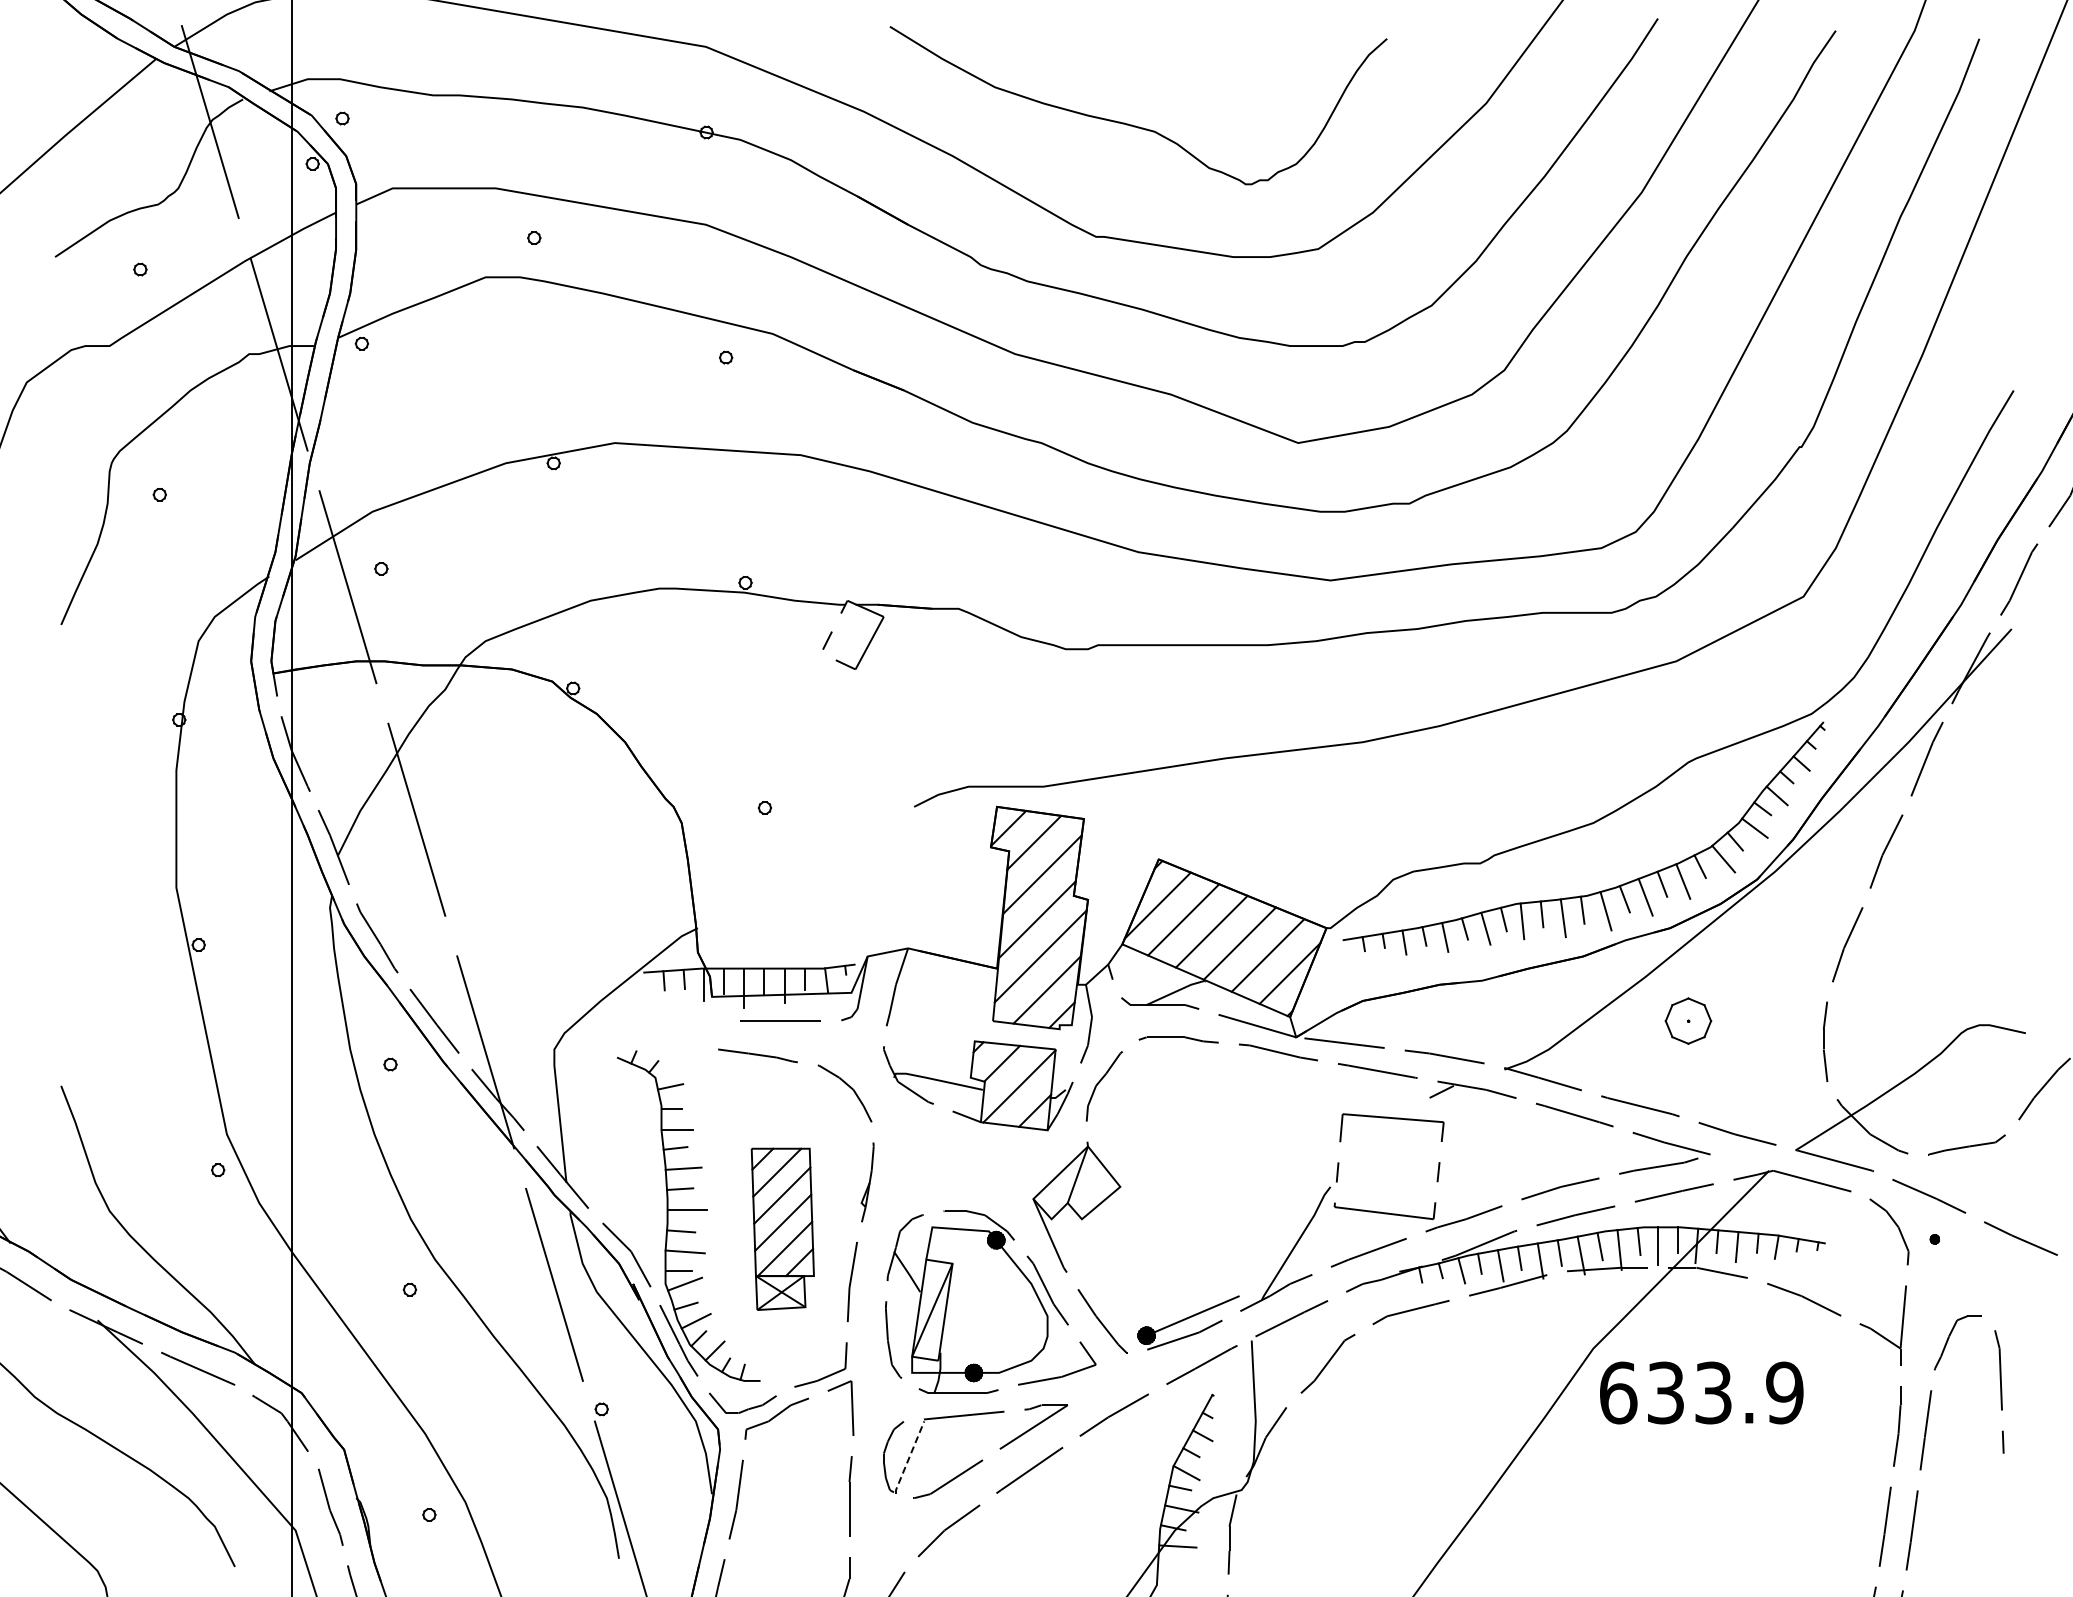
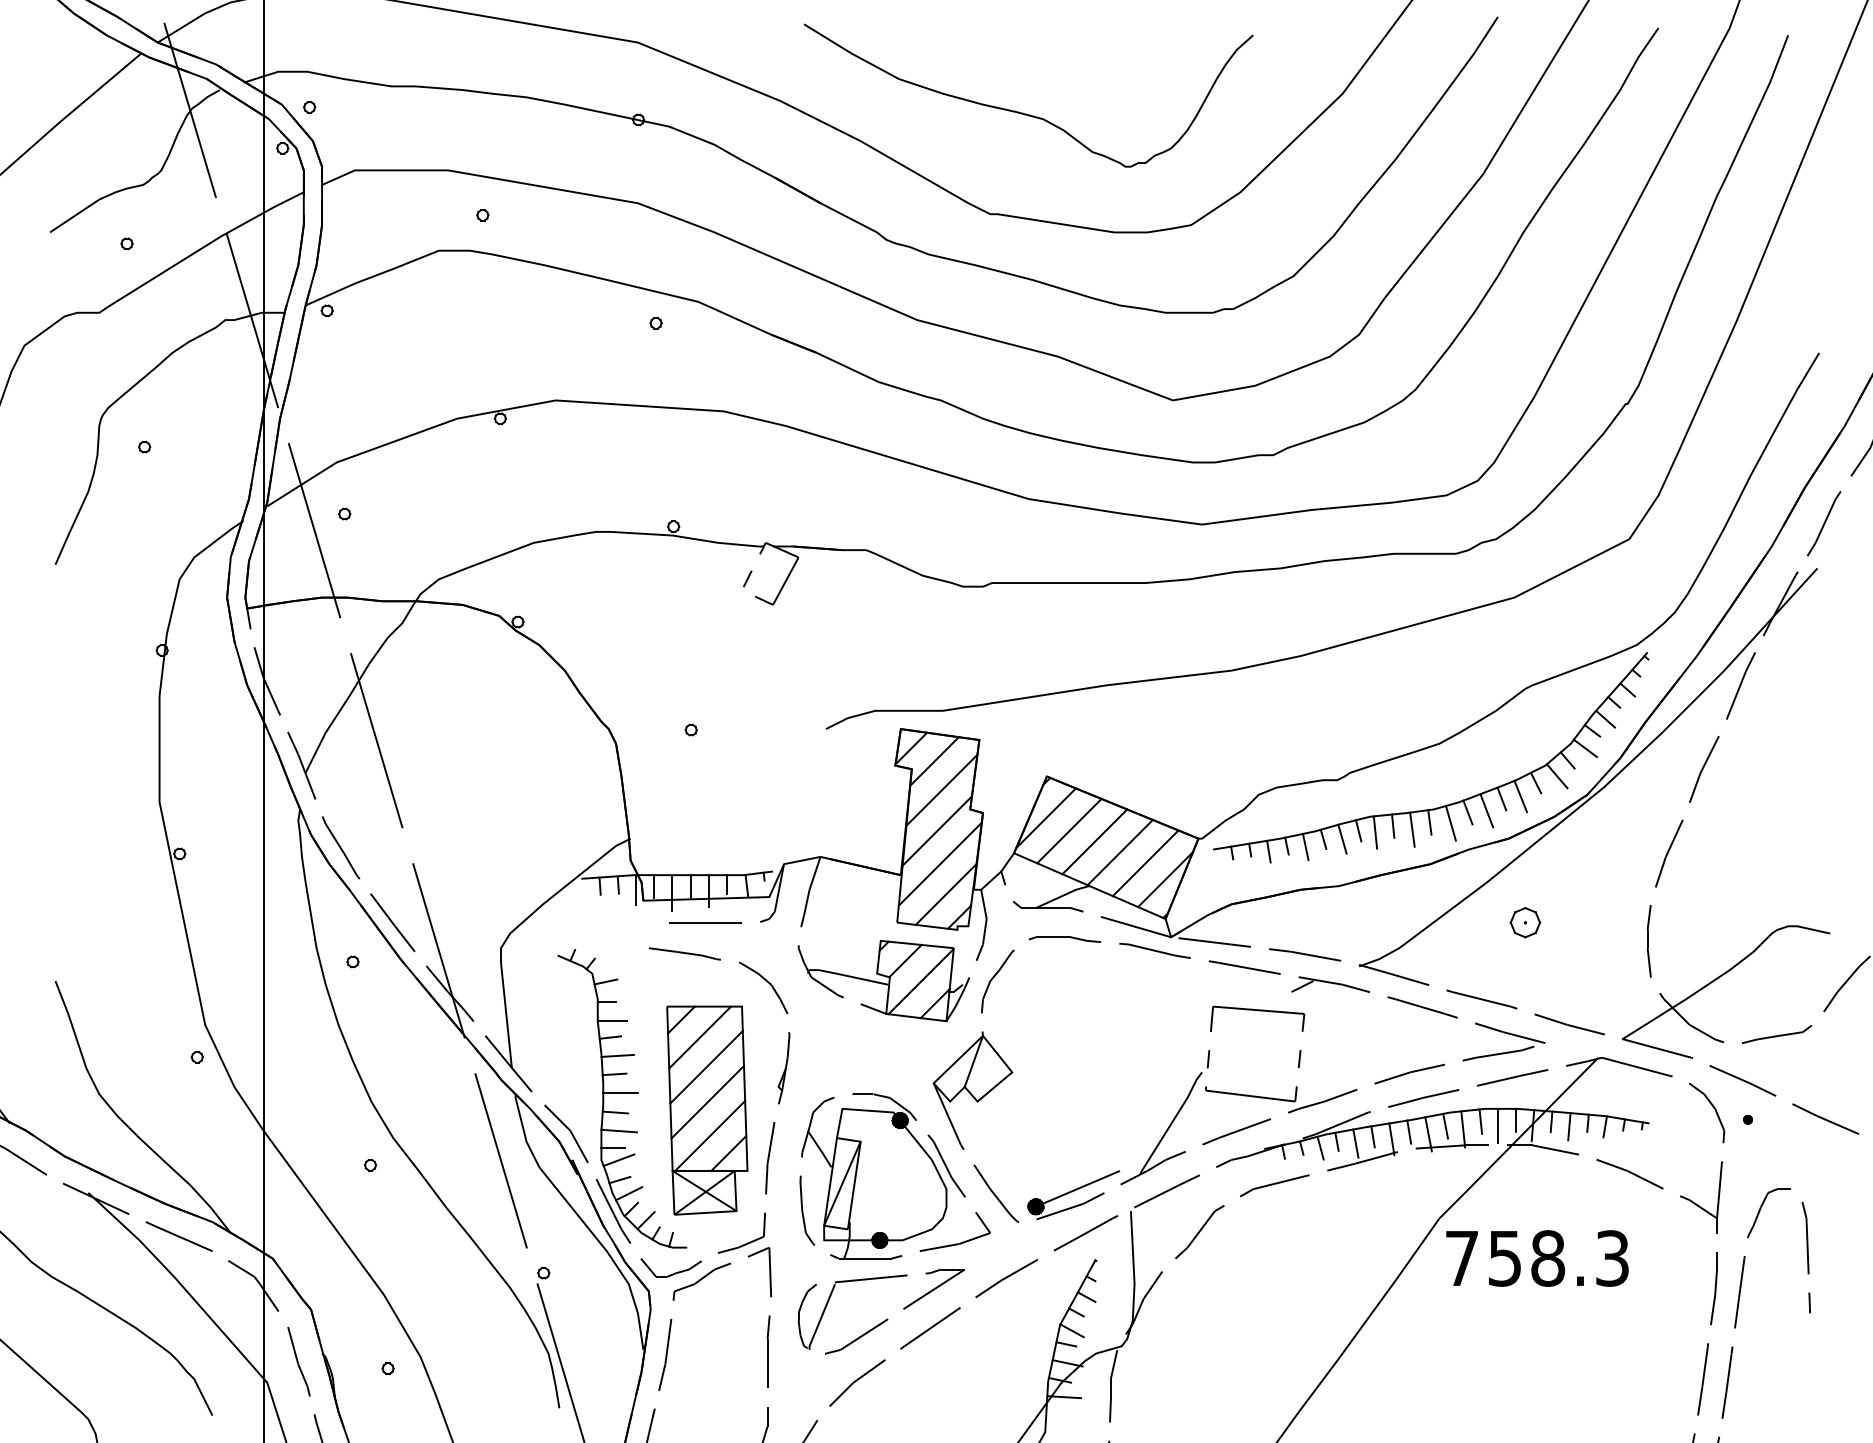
part: (1688, 1021) -> (1525, 922), size x0.71
part: (782, 1229) -> (707, 1110), size x1.43
text: (1701, 1392) -> (1537, 1258), 633.9 -> 758.3
line: (909, 1458) -> (821, 1317), dashed -> solid

